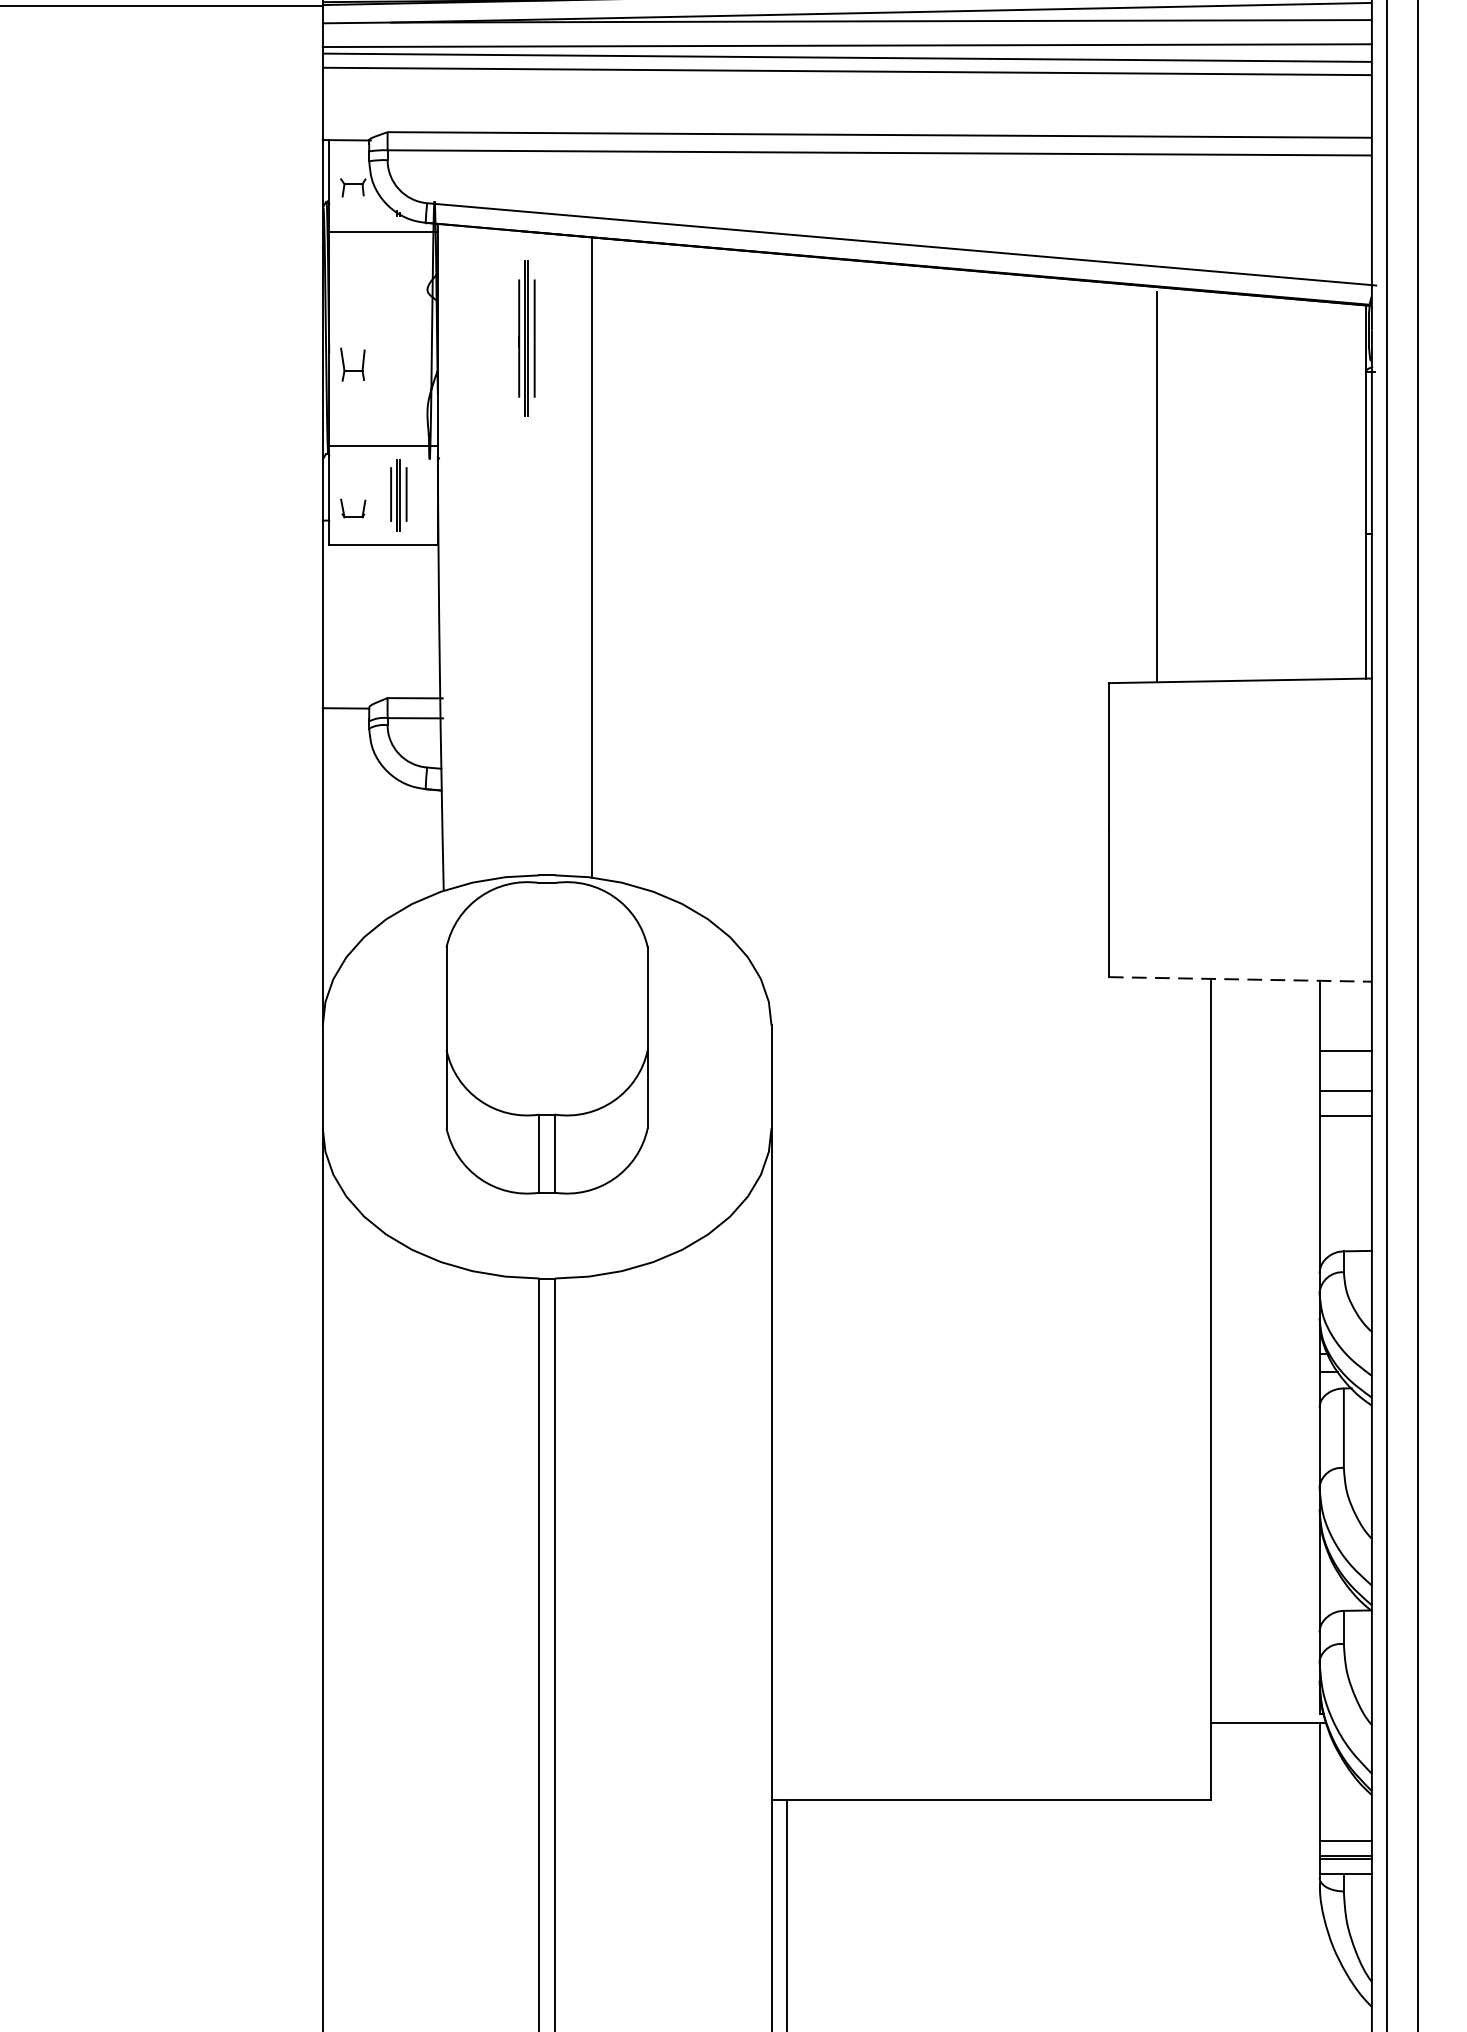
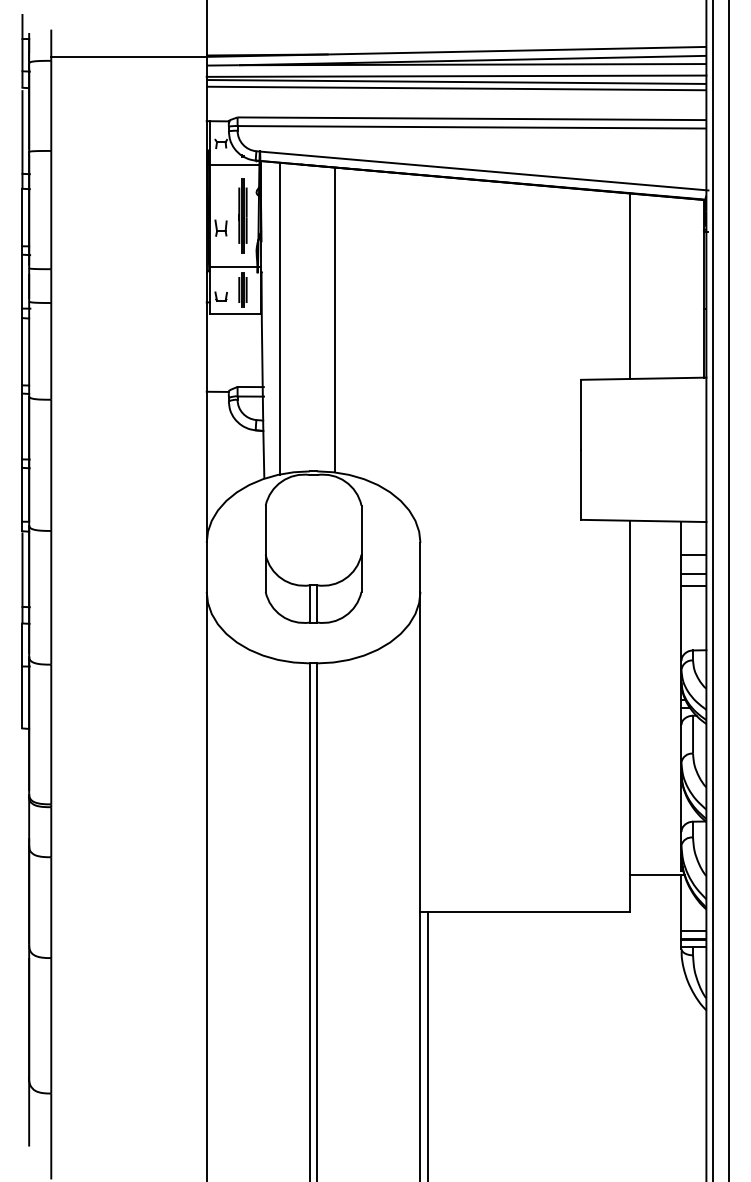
part: (525, 338) -> (242, 215), moved
line: (1155, 485) -> (629, 285), moved
line: (475, 554) -> (279, 318), added
line: (1239, 978) -> (643, 520), dashed -> solid

